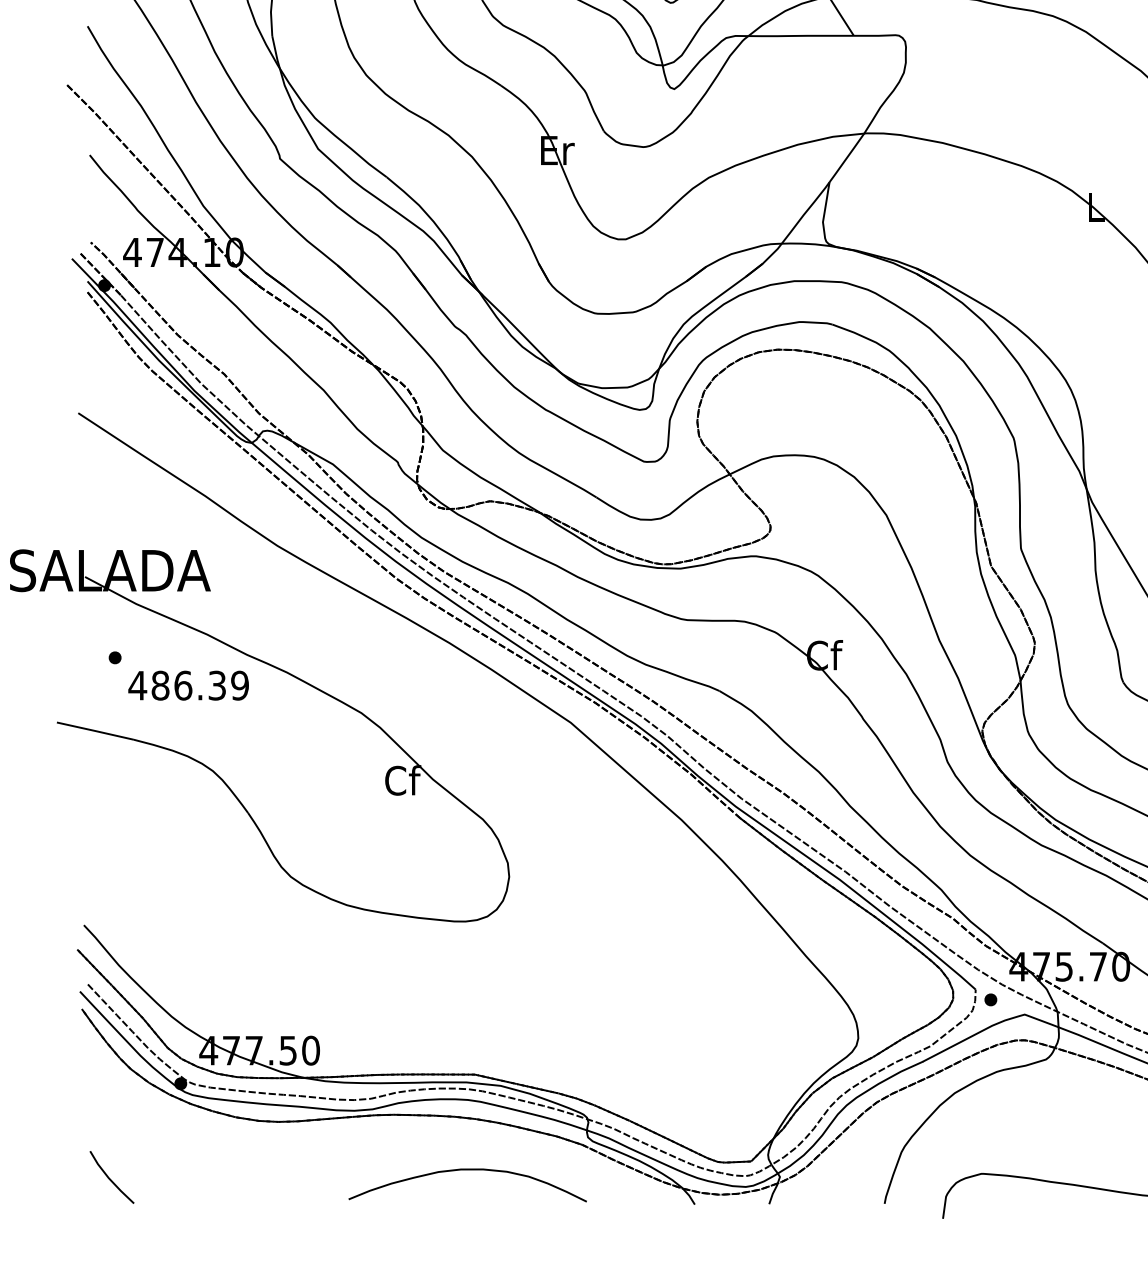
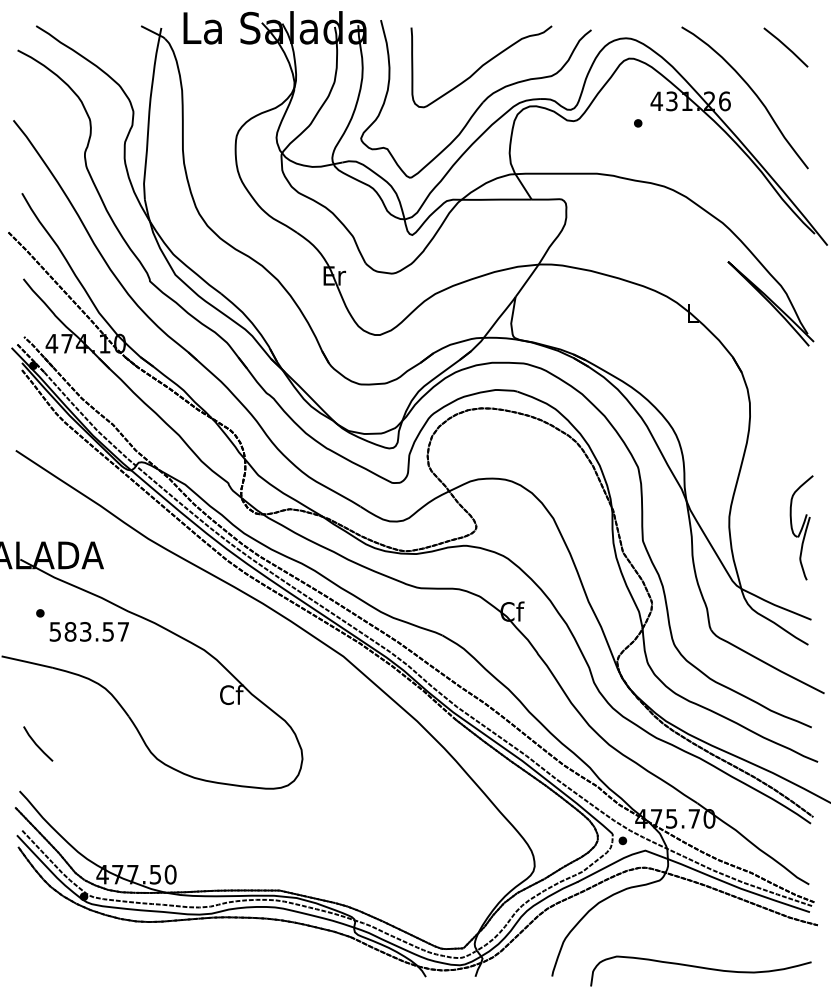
text: (188, 685) -> (89, 631), 486.39 -> 583.57
curve: (467, 1170) -> (274, 954), removed
line: (110, 1178) -> (37, 744), moved

